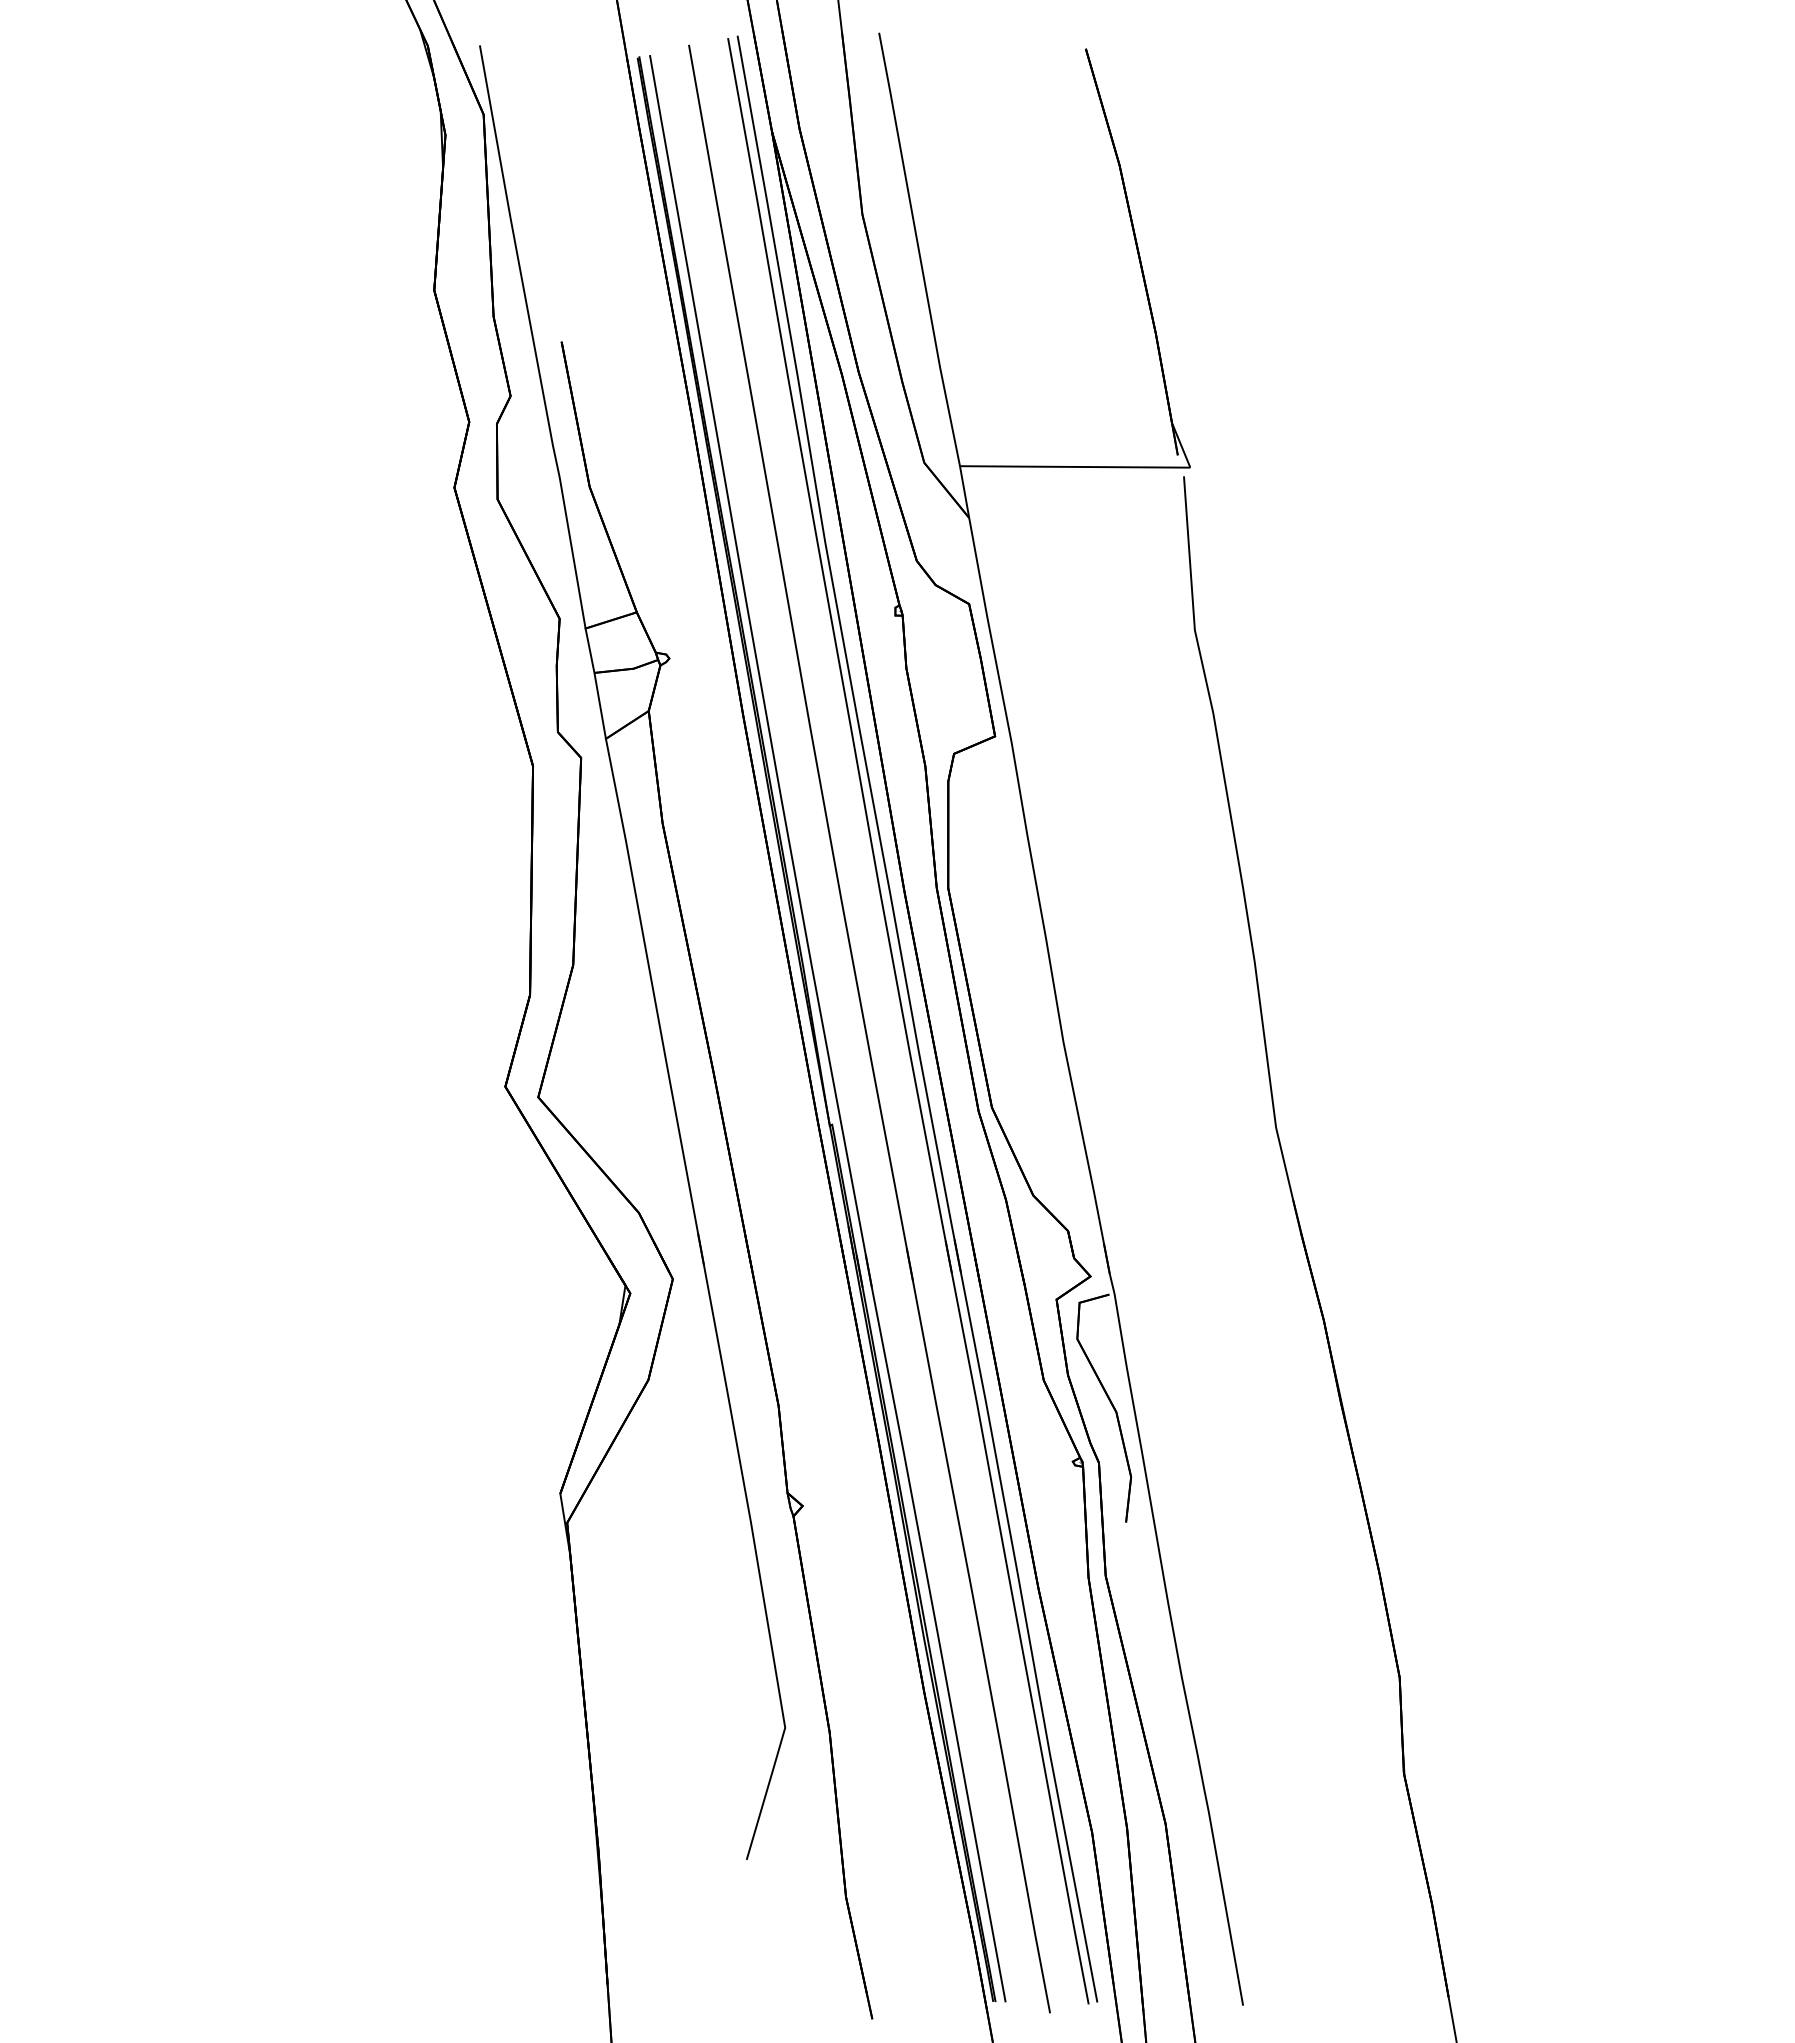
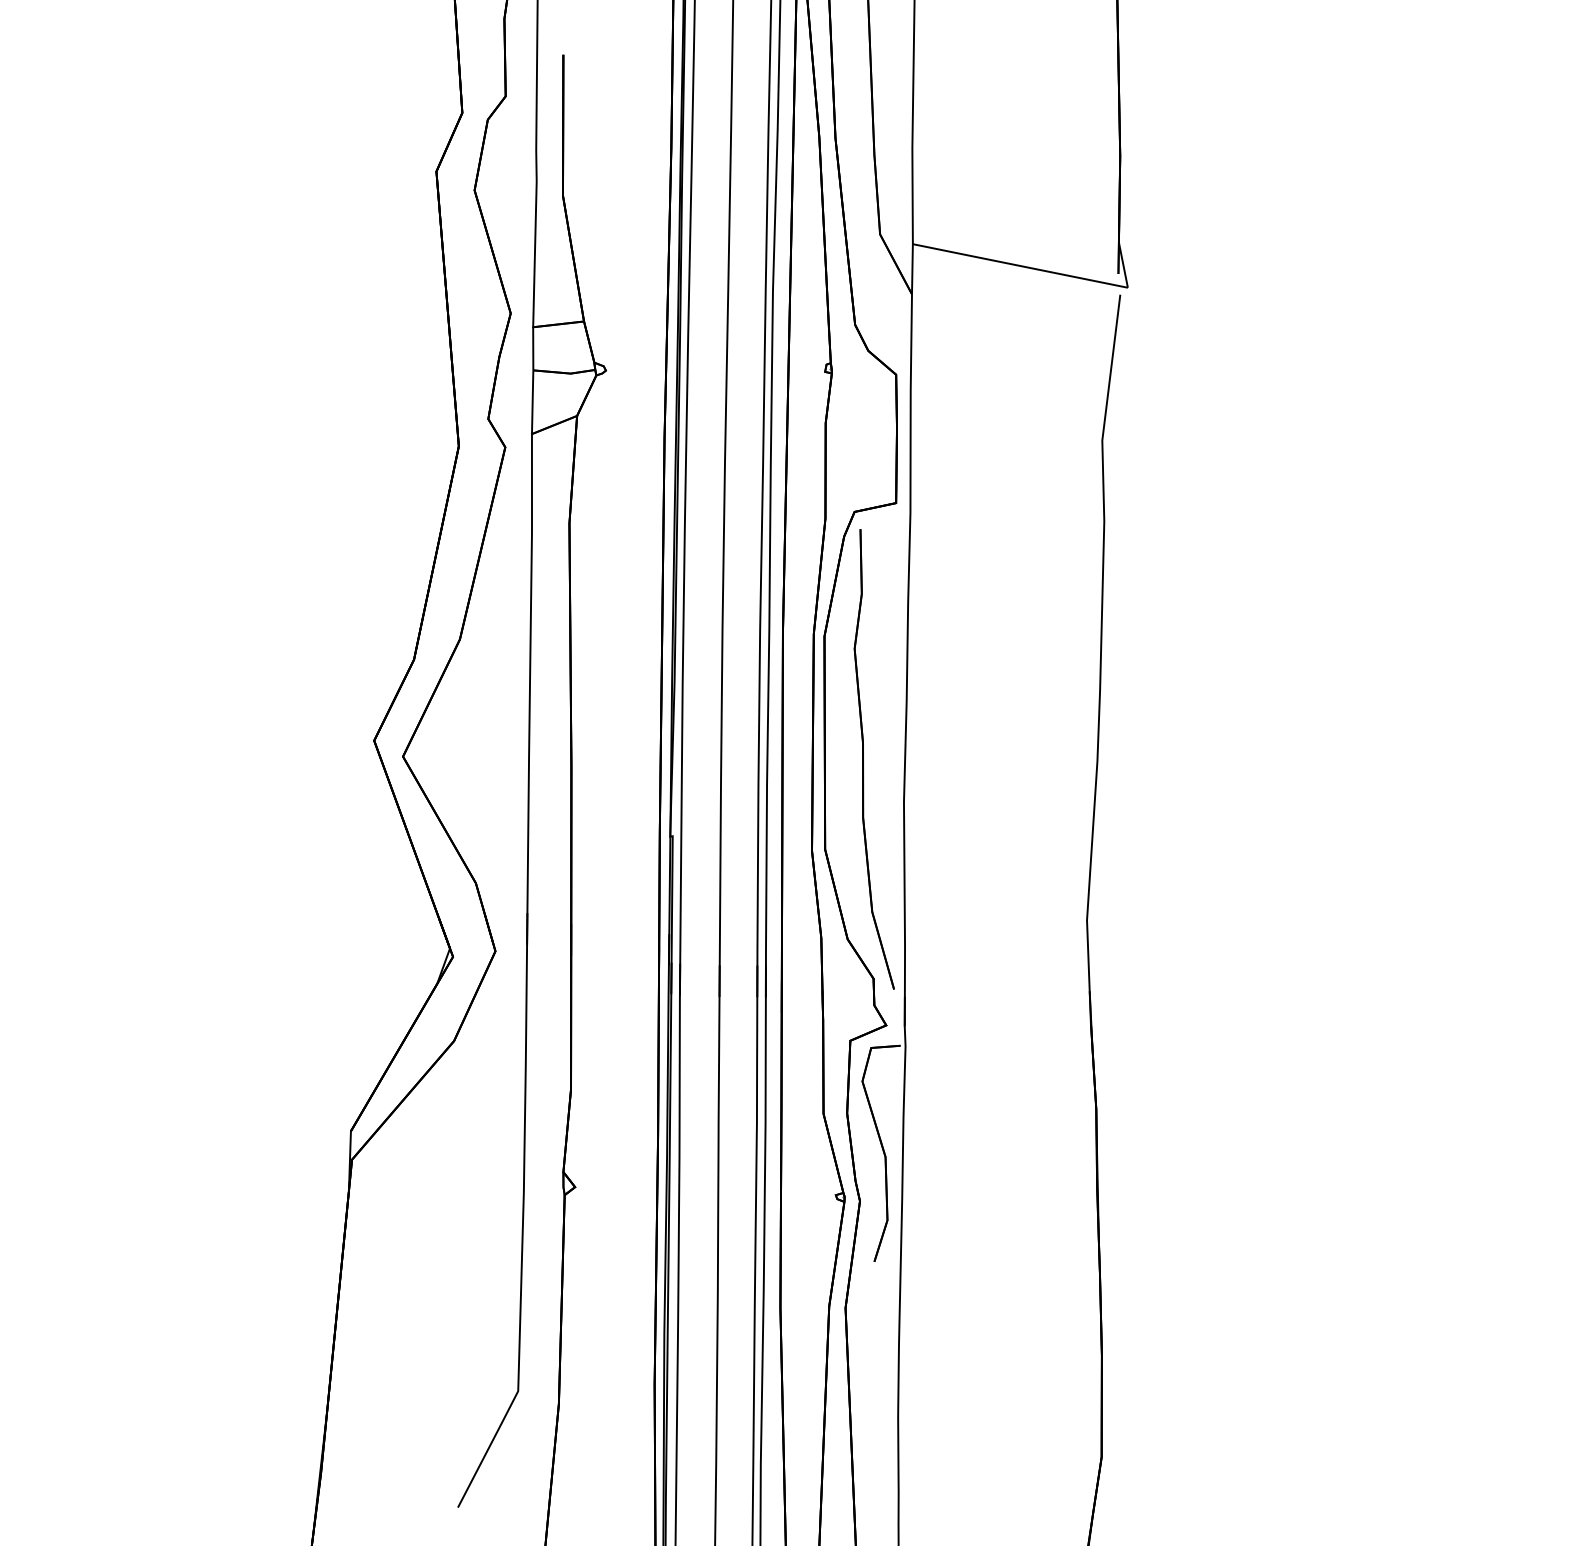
part: (1014, 1008) -> (864, 760), added

